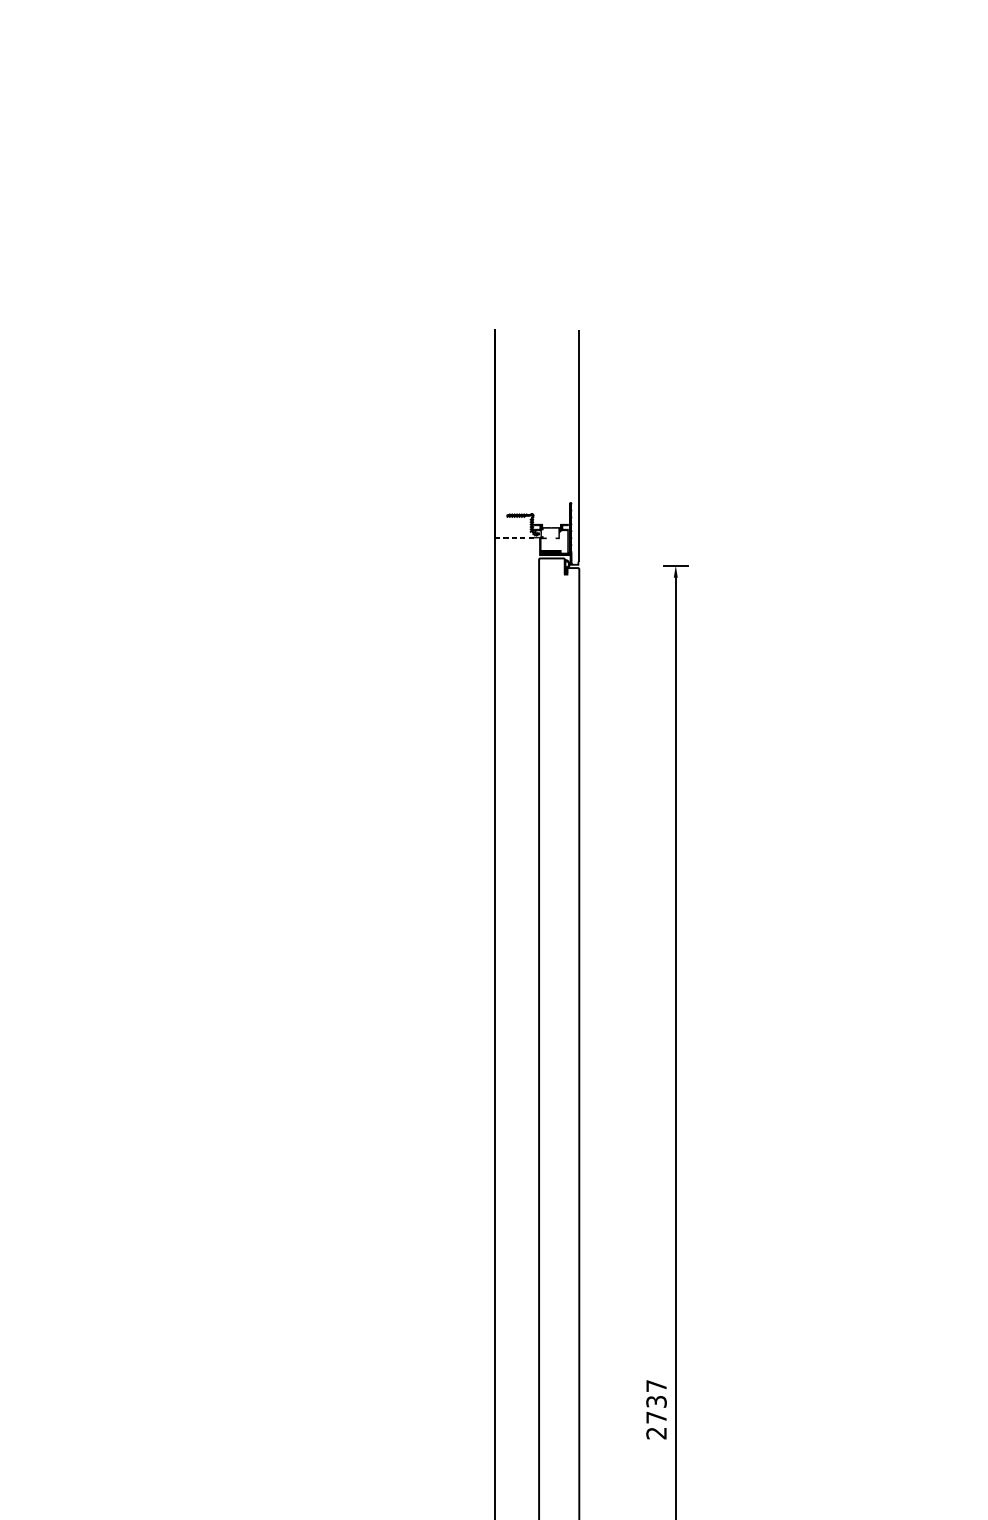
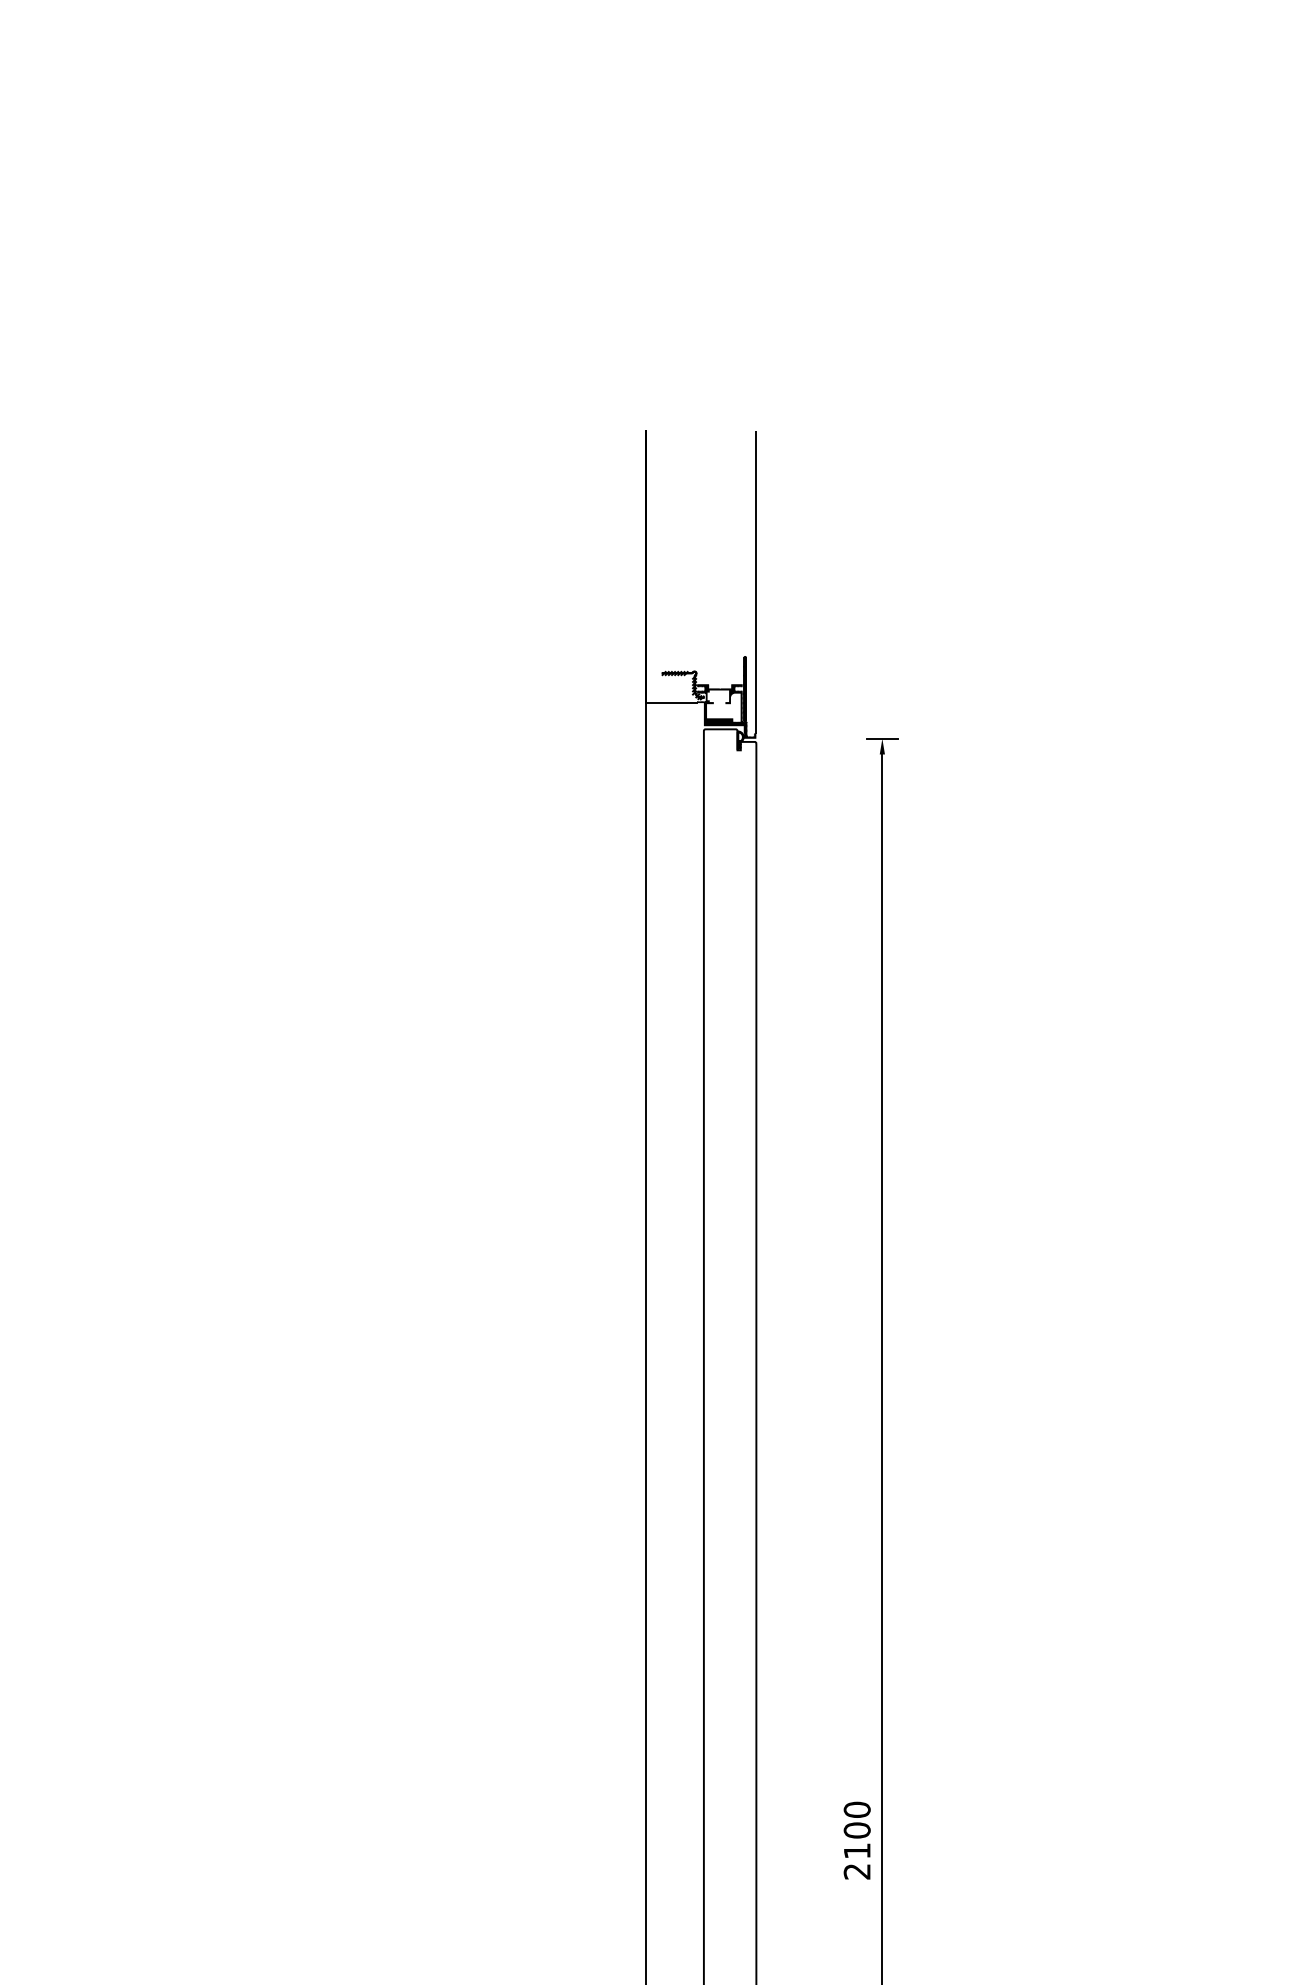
line: (514, 538) -> (671, 703), dashed -> solid
text: (655, 1401) -> (856, 1829), 2737 -> 2100

